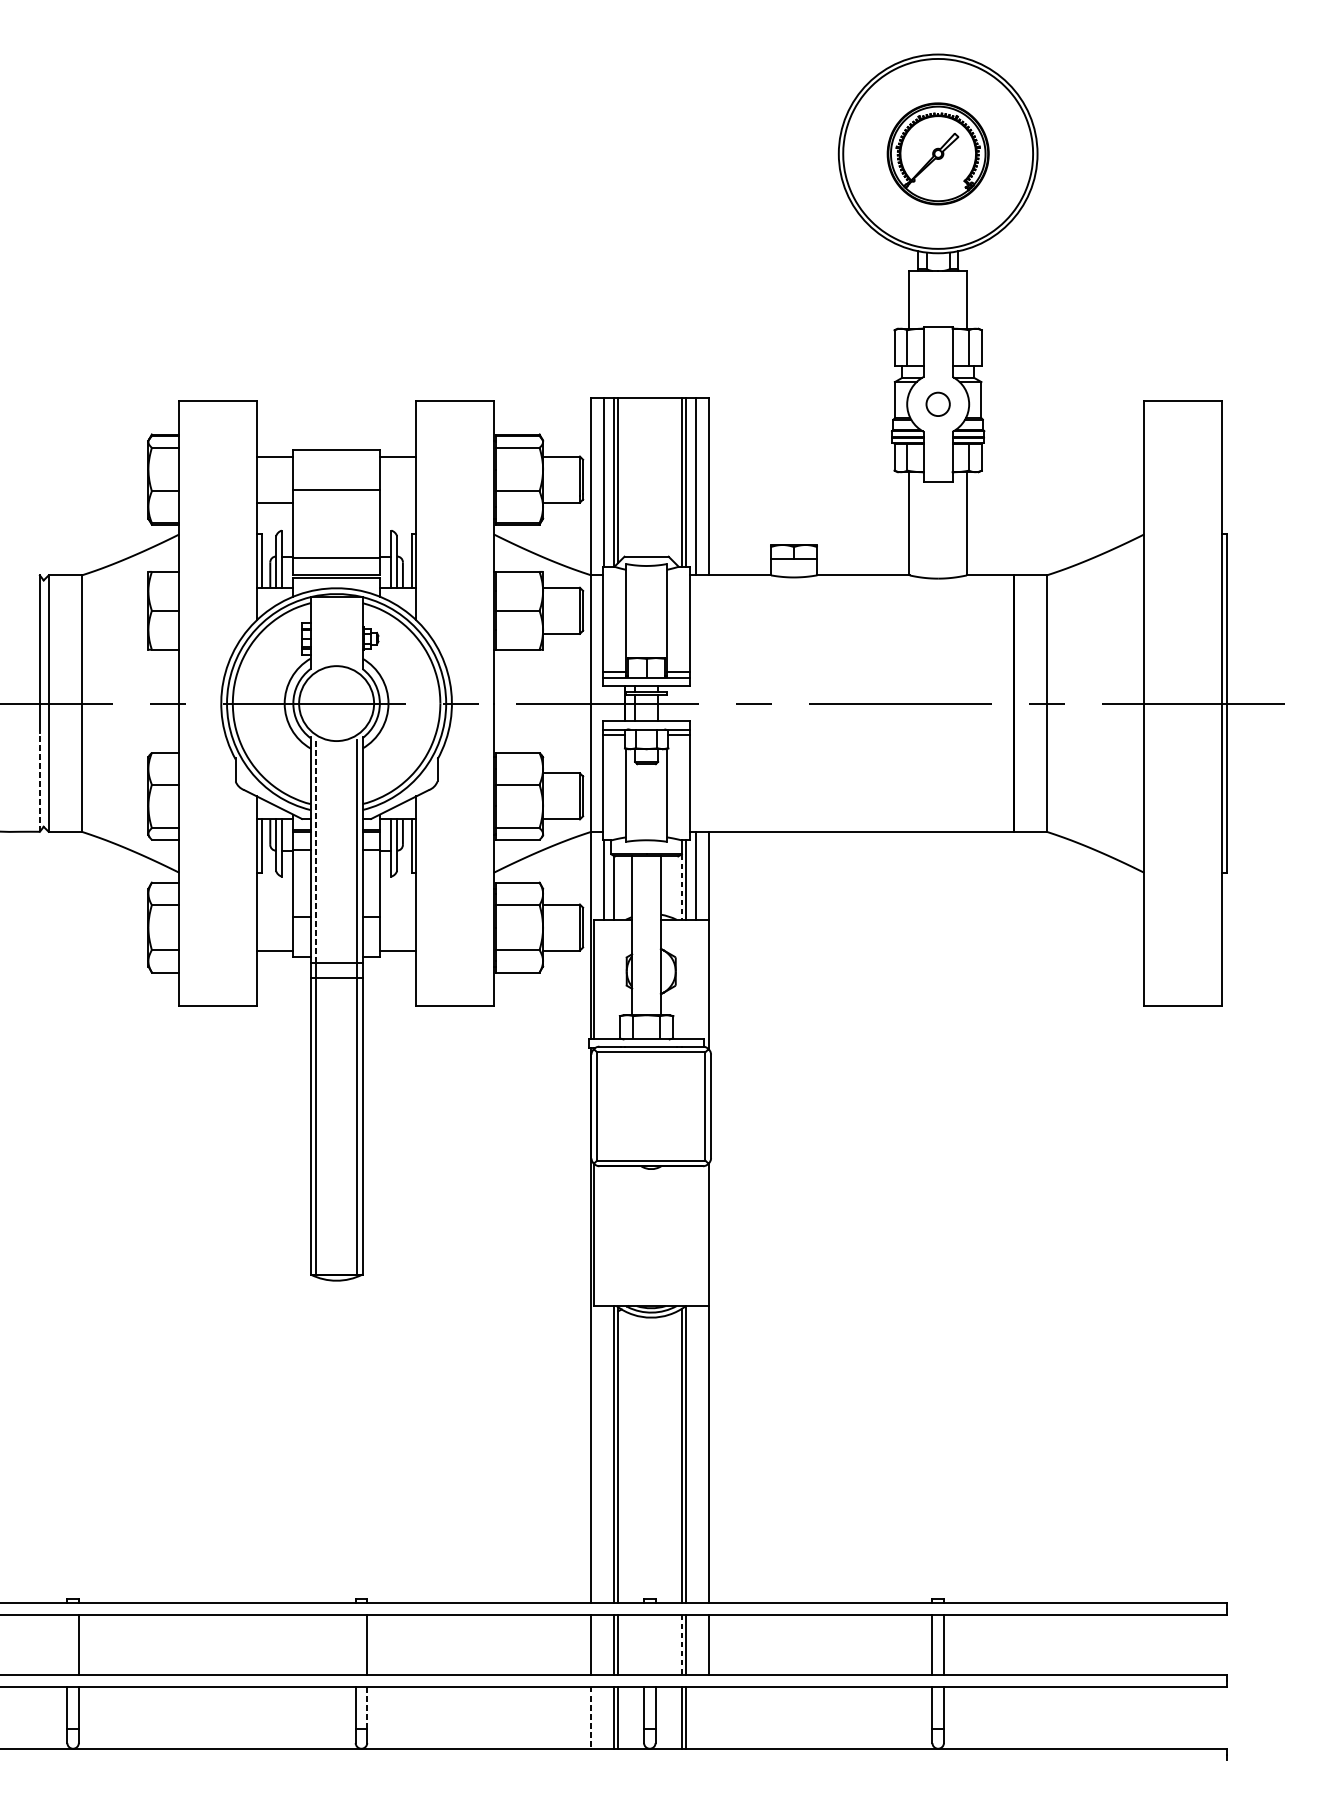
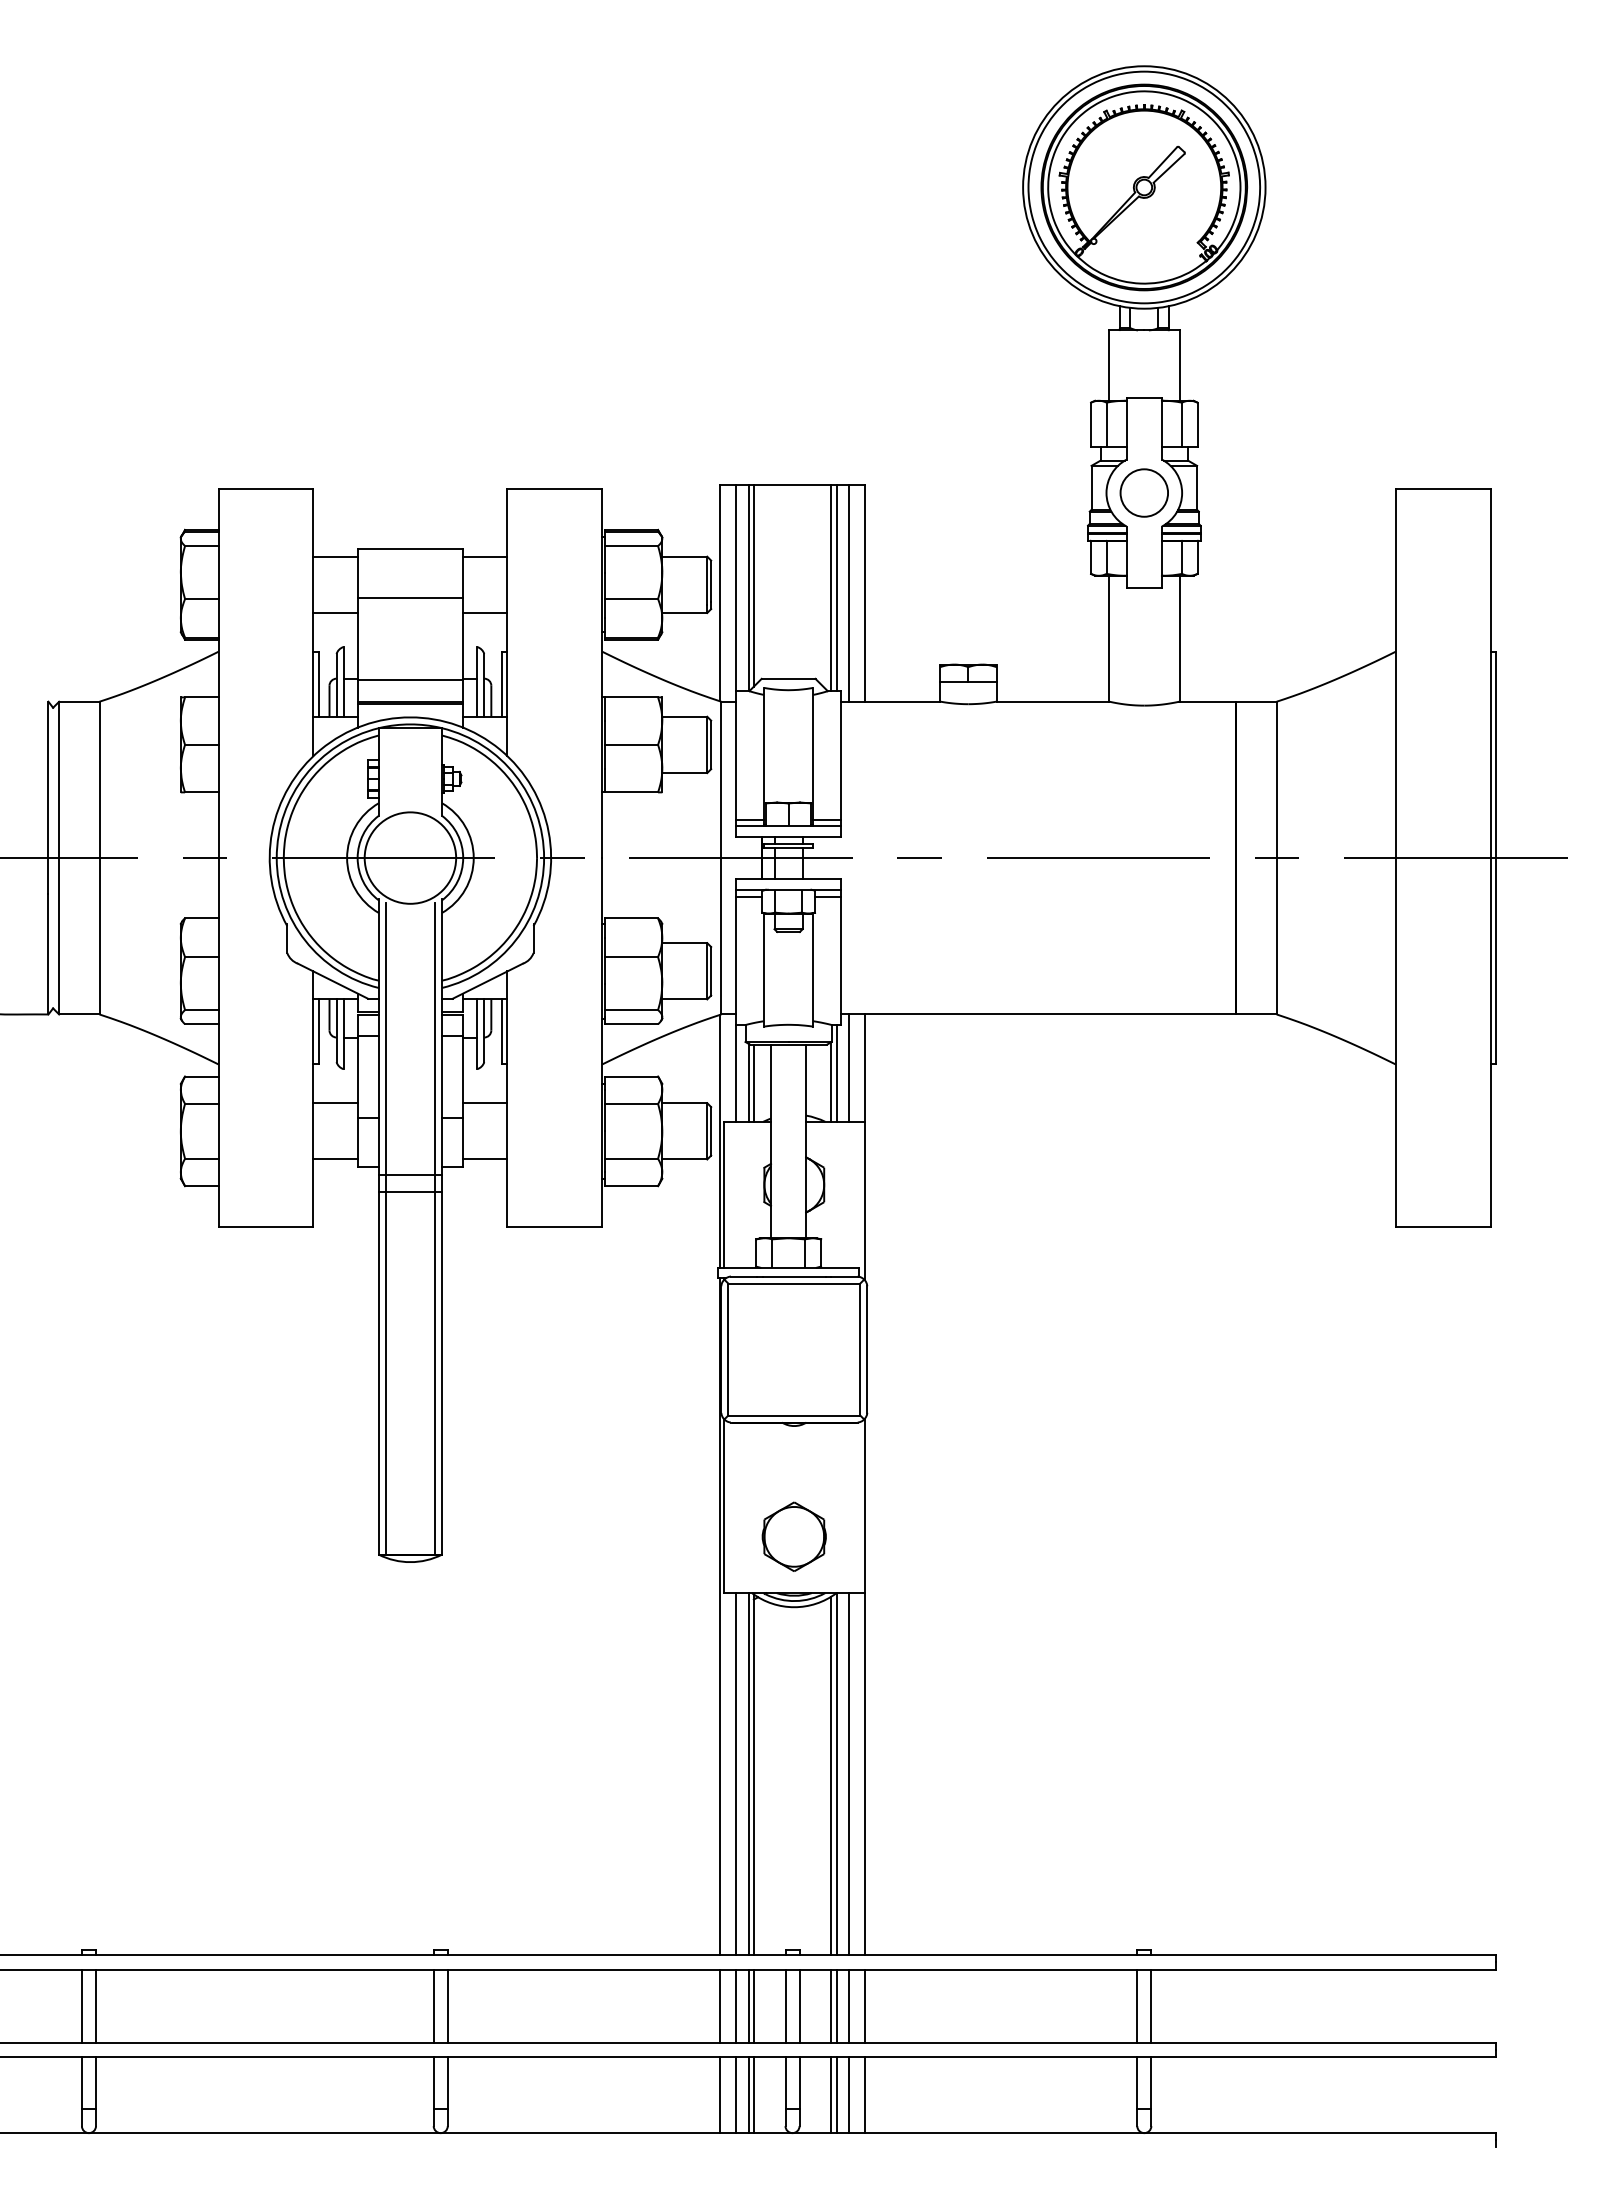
part: (938, 153) -> (1144, 187), size x1.67
circle: (938, 403) -> (1144, 492), size x1.67
line: (398, 502) -> (485, 612), added
line: (39, 781) -> (48, 953), dashed -> solid
line: (316, 851) -> (385, 1038), dashed -> solid
line: (617, 887) -> (753, 1082), added
line: (681, 887) -> (831, 1082), dashed -> solid
line: (275, 904) -> (335, 1103), added
line: (398, 904) -> (485, 1103), added
part: (650, 1259) -> (793, 1536), added
line: (603, 1454) -> (736, 1774), added
line: (695, 1454) -> (848, 1774), added
line: (66, 1644) -> (81, 2006), added
line: (355, 1644) -> (433, 2006), added
line: (603, 1644) -> (736, 2006), added
line: (644, 1644) -> (785, 2006), added
line: (655, 1644) -> (799, 2006), added
line: (681, 1644) -> (831, 2006), dashed -> solid
line: (695, 1644) -> (848, 2006), added
line: (366, 1708) -> (447, 2083), dashed -> solid
line: (590, 1717) -> (720, 2095), dashed -> solid
line: (603, 1717) -> (736, 2095), added
line: (695, 1717) -> (848, 2095), added
line: (708, 1717) -> (864, 2095), added

